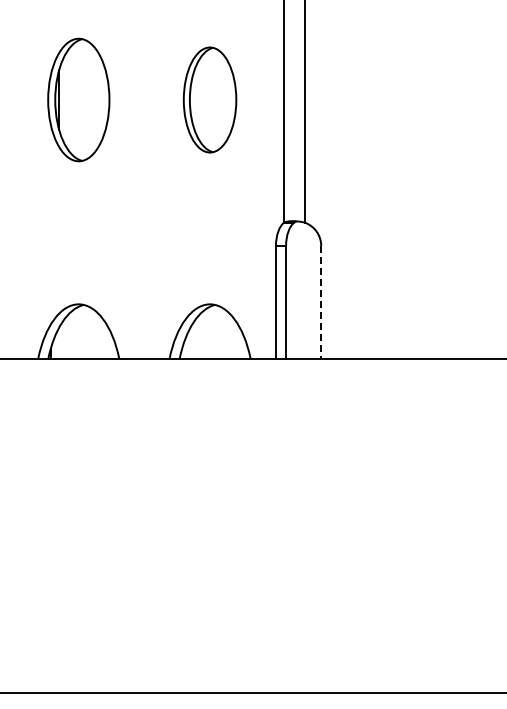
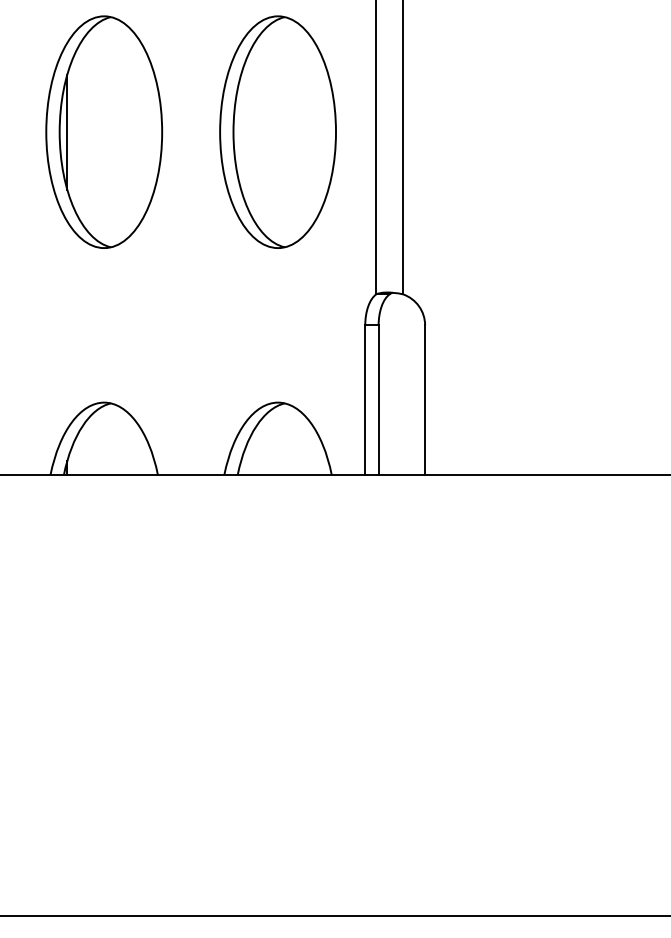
part: (78, 99) -> (103, 131), size x1.43
part: (209, 99) -> (277, 131), size x1.67
line: (321, 302) -> (425, 400), dashed -> solid

